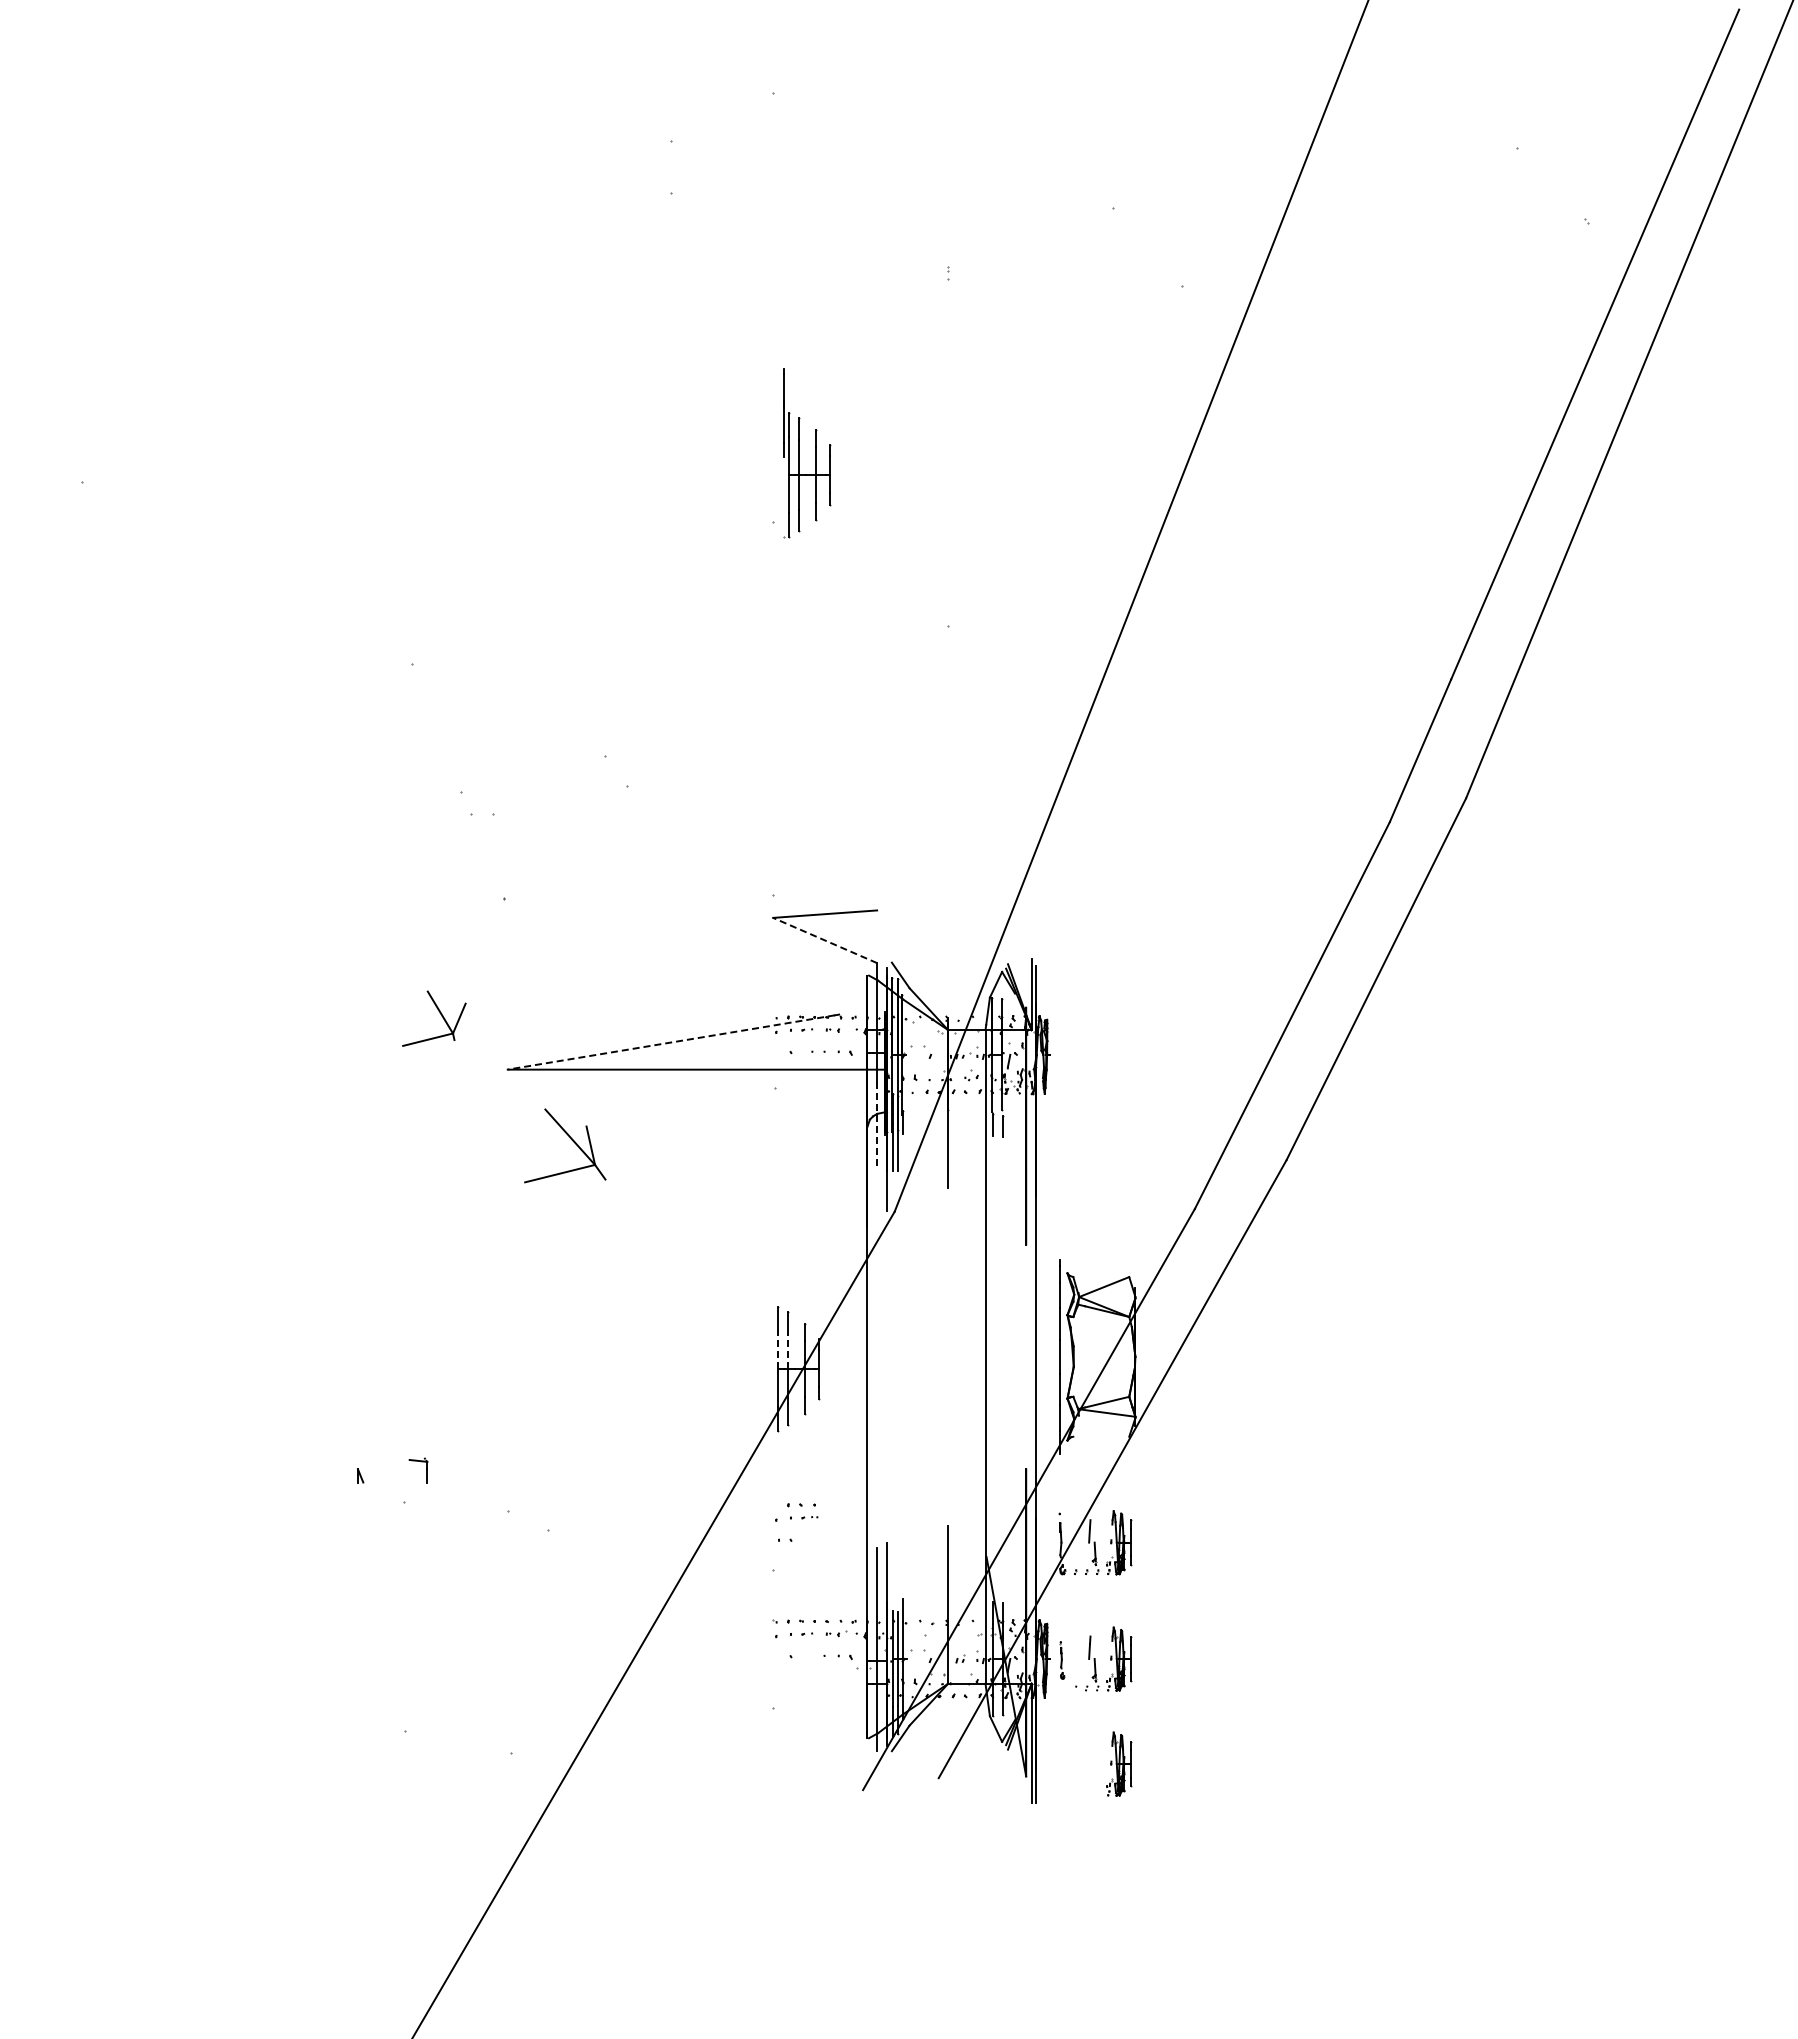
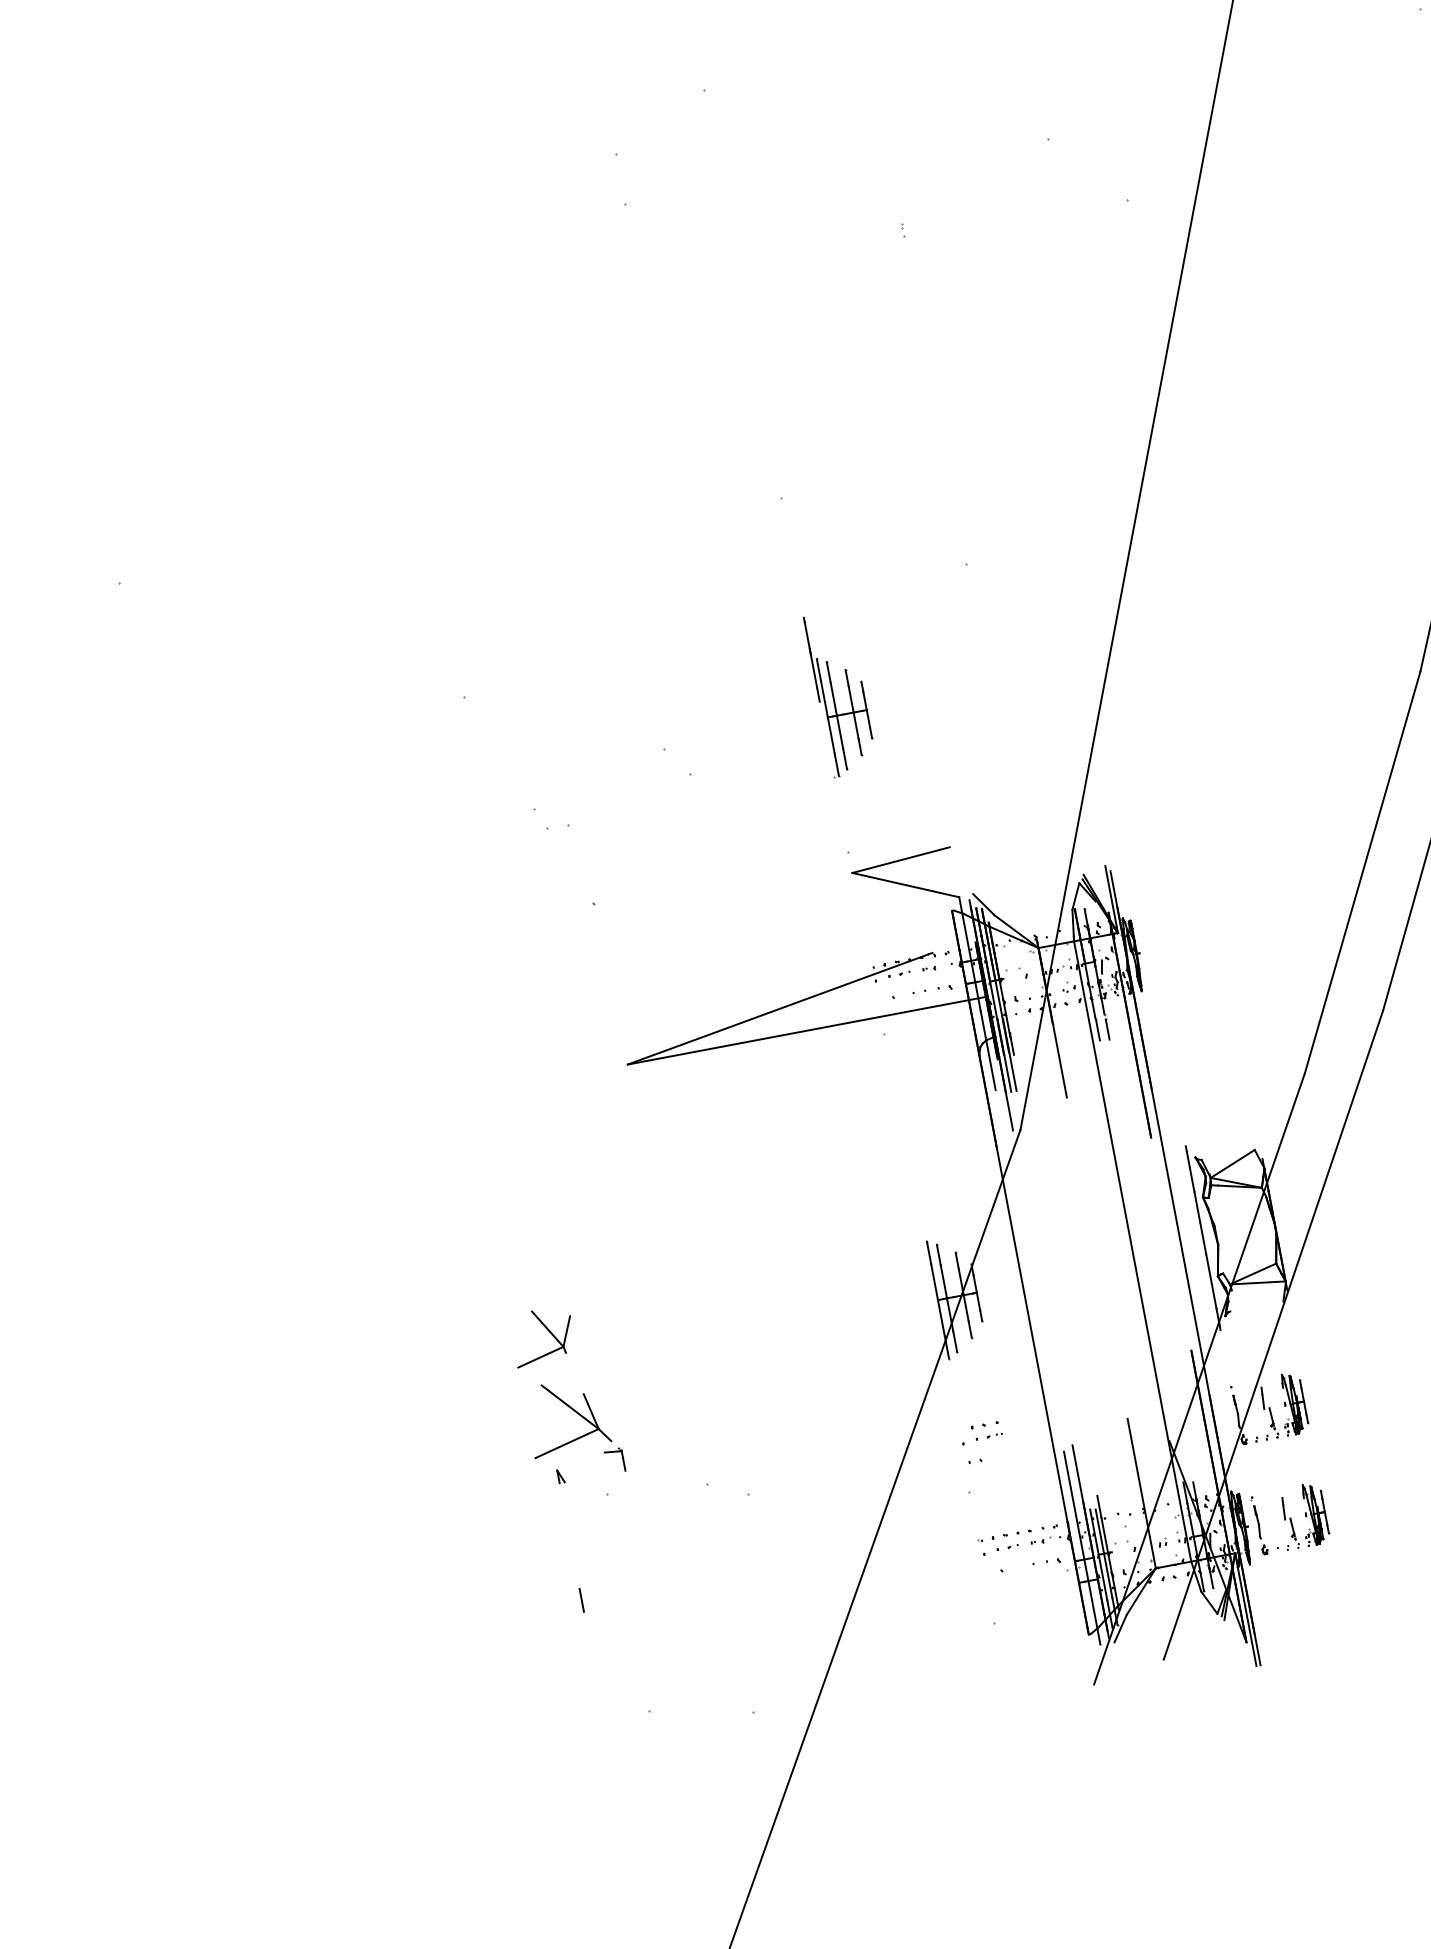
part: (799, 453) -> (833, 695), moved
line: (825, 940) -> (906, 885), dashed -> solid
part: (439, 1013) -> (547, 1330), moved
line: (671, 1042) -> (778, 1009), dashed -> solid
line: (877, 1124) -> (988, 1050), dashed -> solid
part: (570, 1139) -> (570, 1409), moved
line: (778, 1349) -> (934, 1281), dashed -> solid
line: (787, 1350) -> (943, 1280), dashed -> solid
line: (357, 1605) -> (581, 1599), added
part: (1062, 1660) -> (1260, 1525), size x1.67
part: (1119, 1763) -> (1332, 1613), removed

